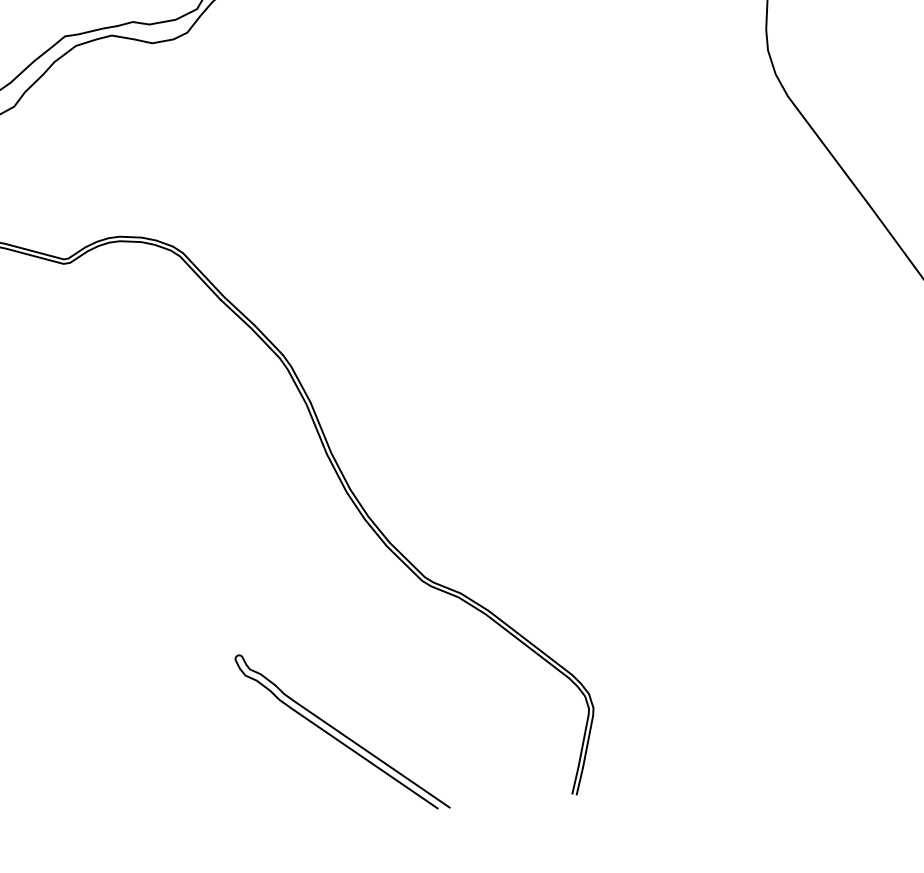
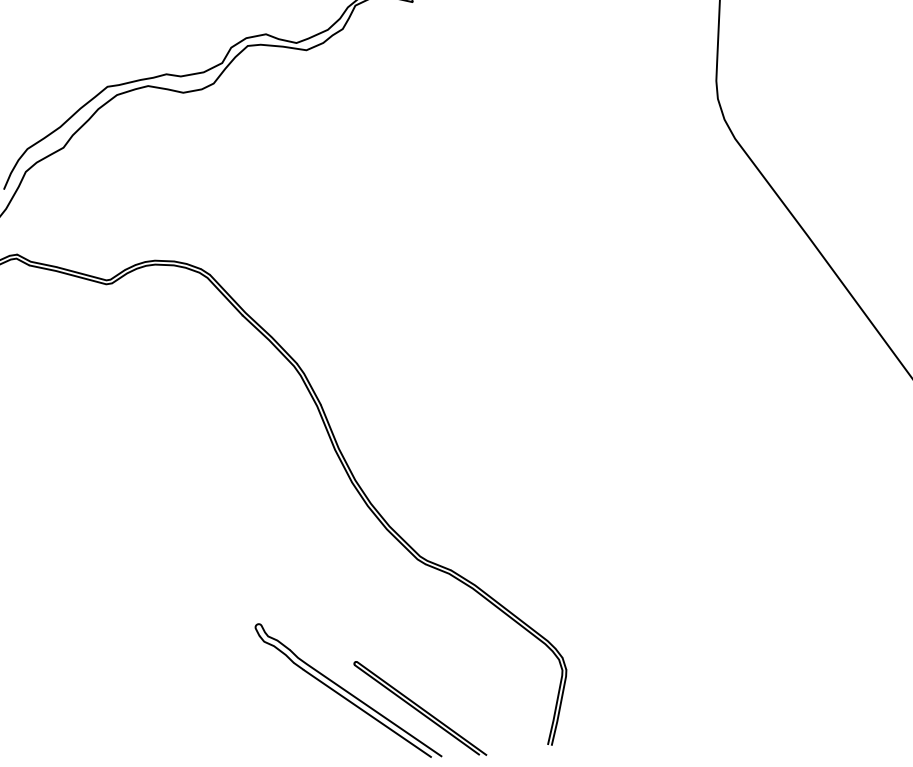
curve: (425, 752) -> (420, 708), added

